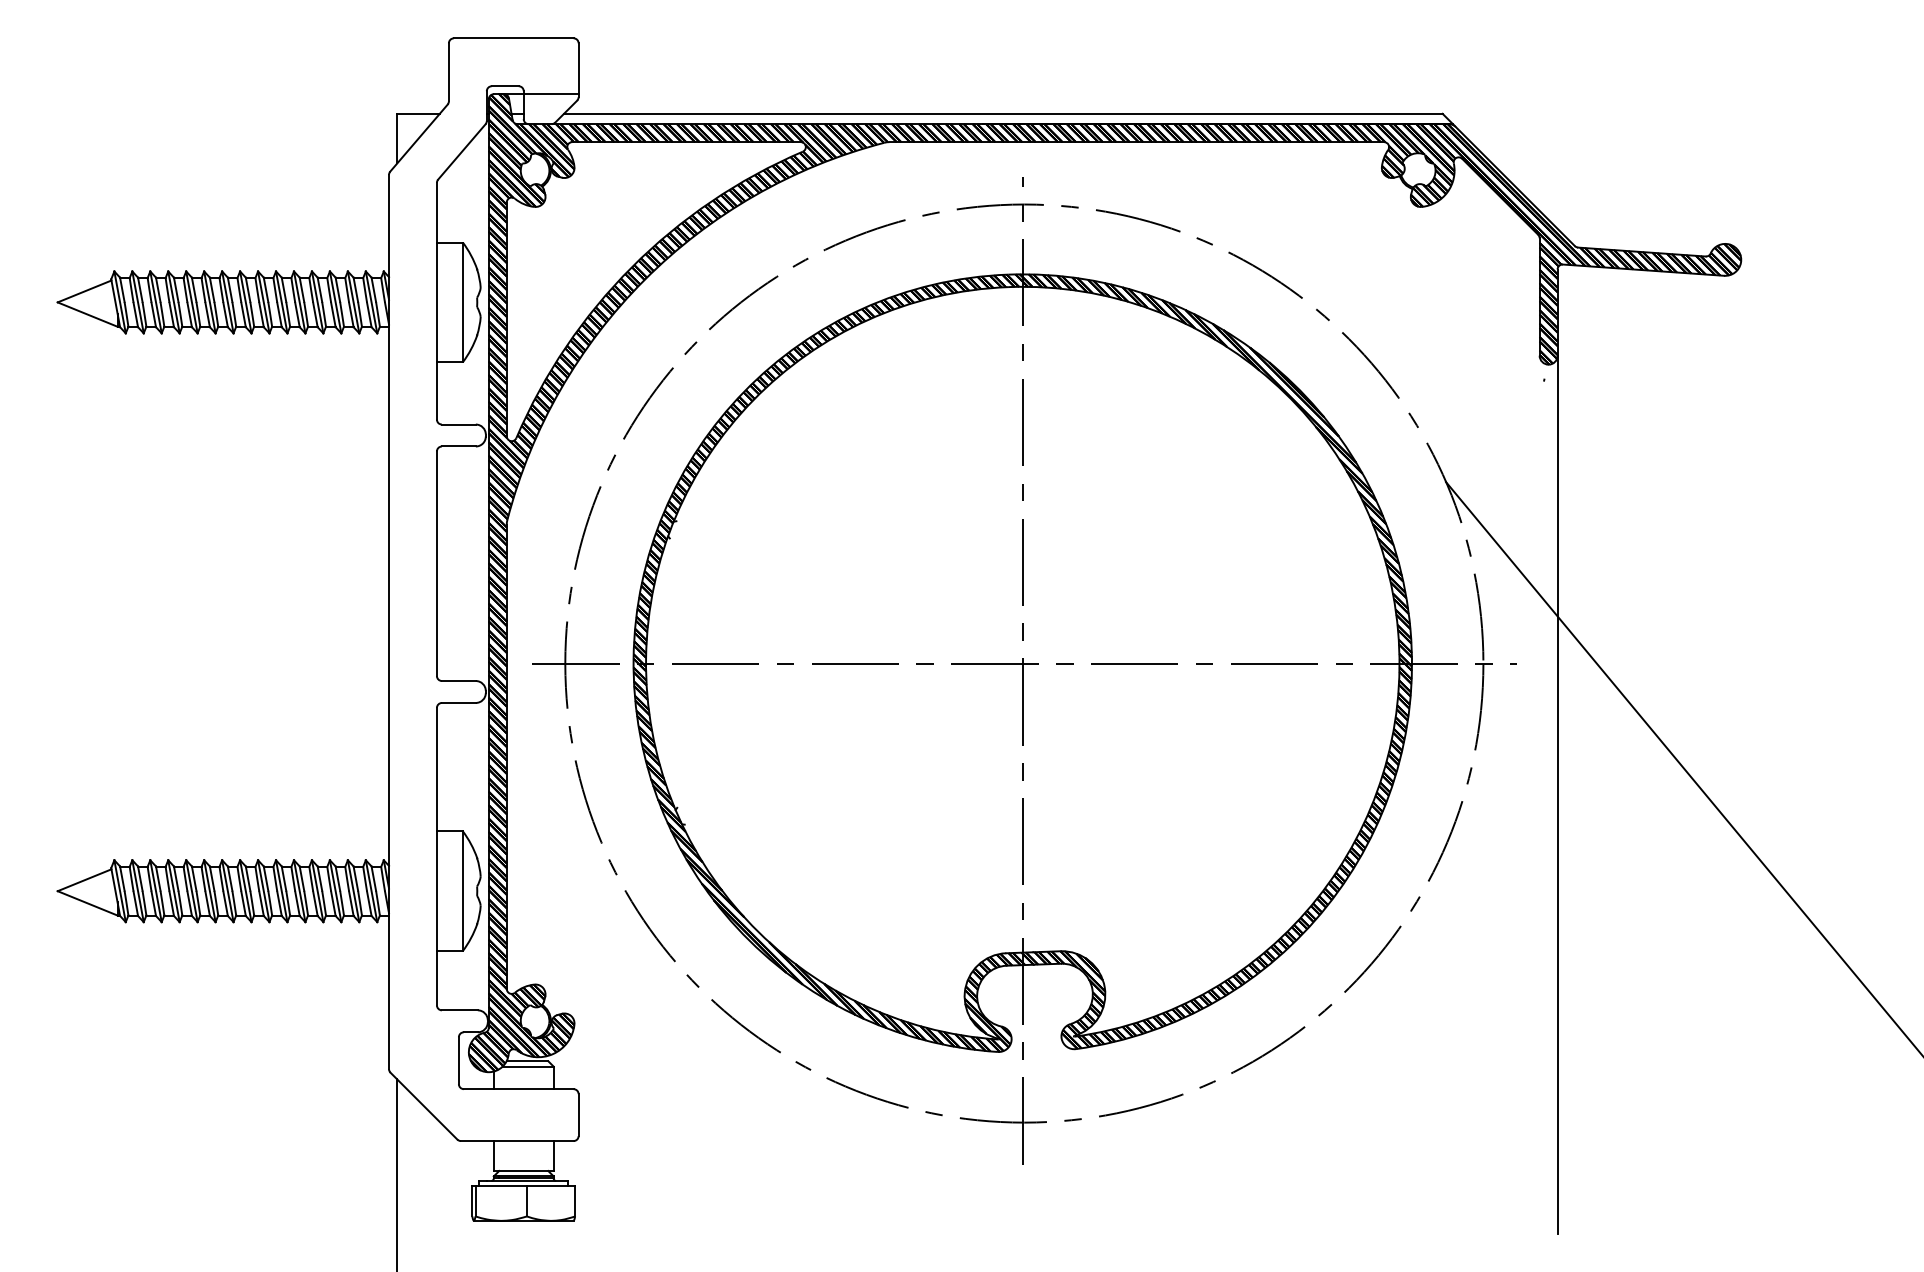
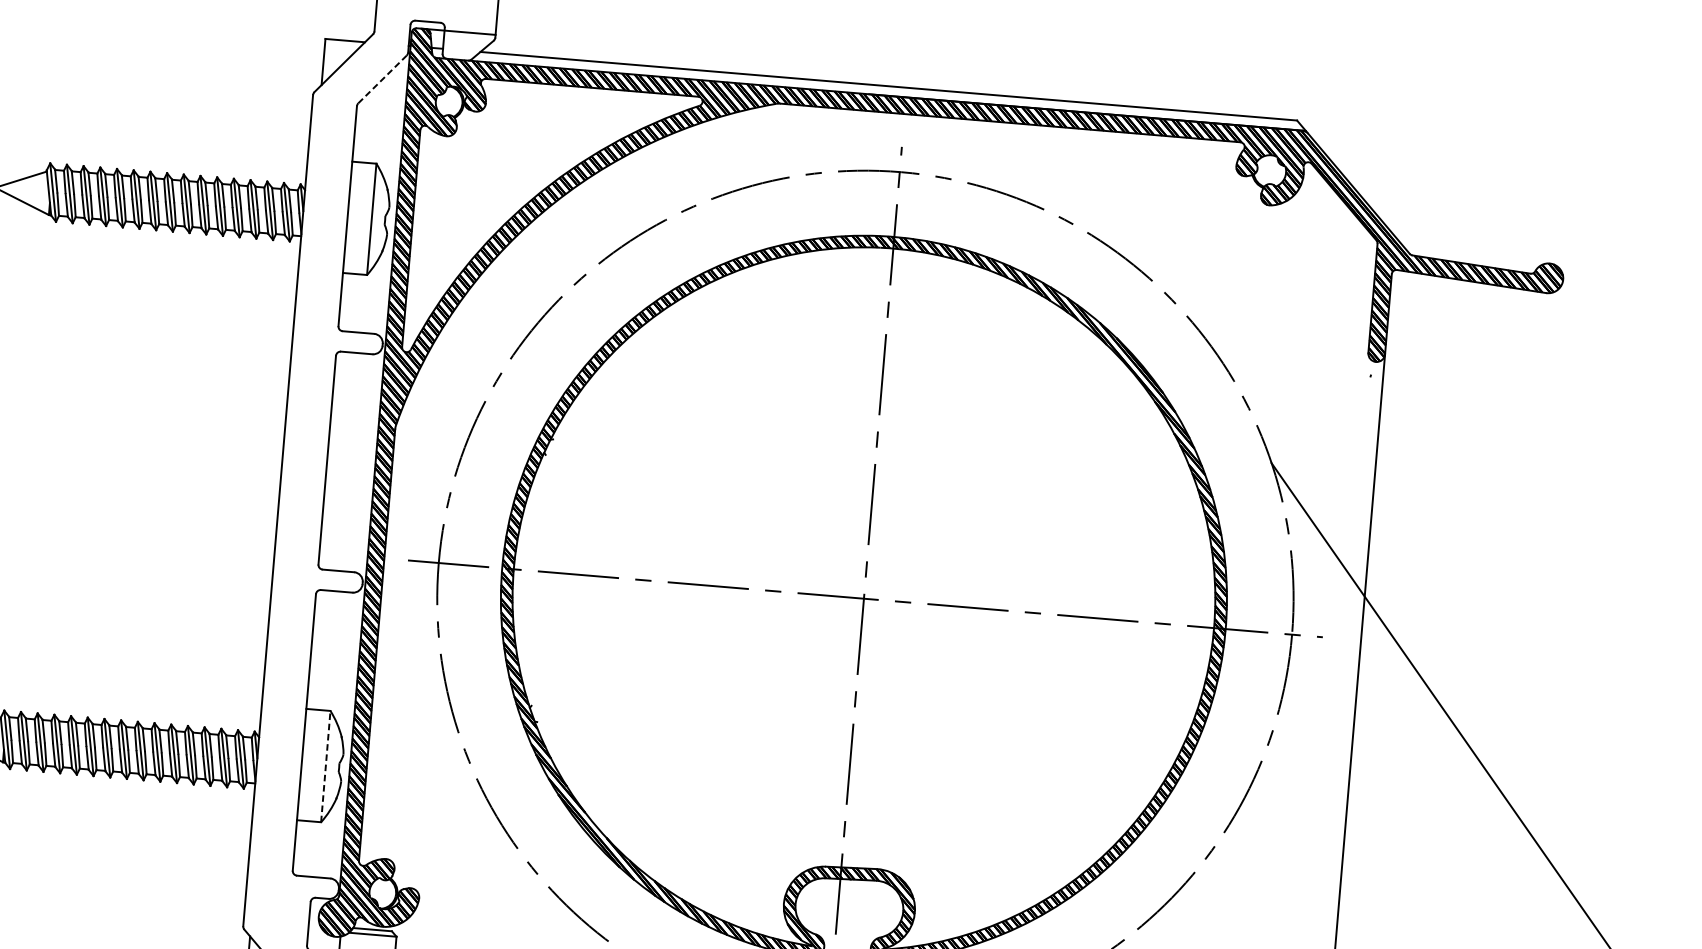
line: (461, 152) -> (382, 79), solid -> dashed
line: (462, 891) -> (325, 766), solid -> dashed

